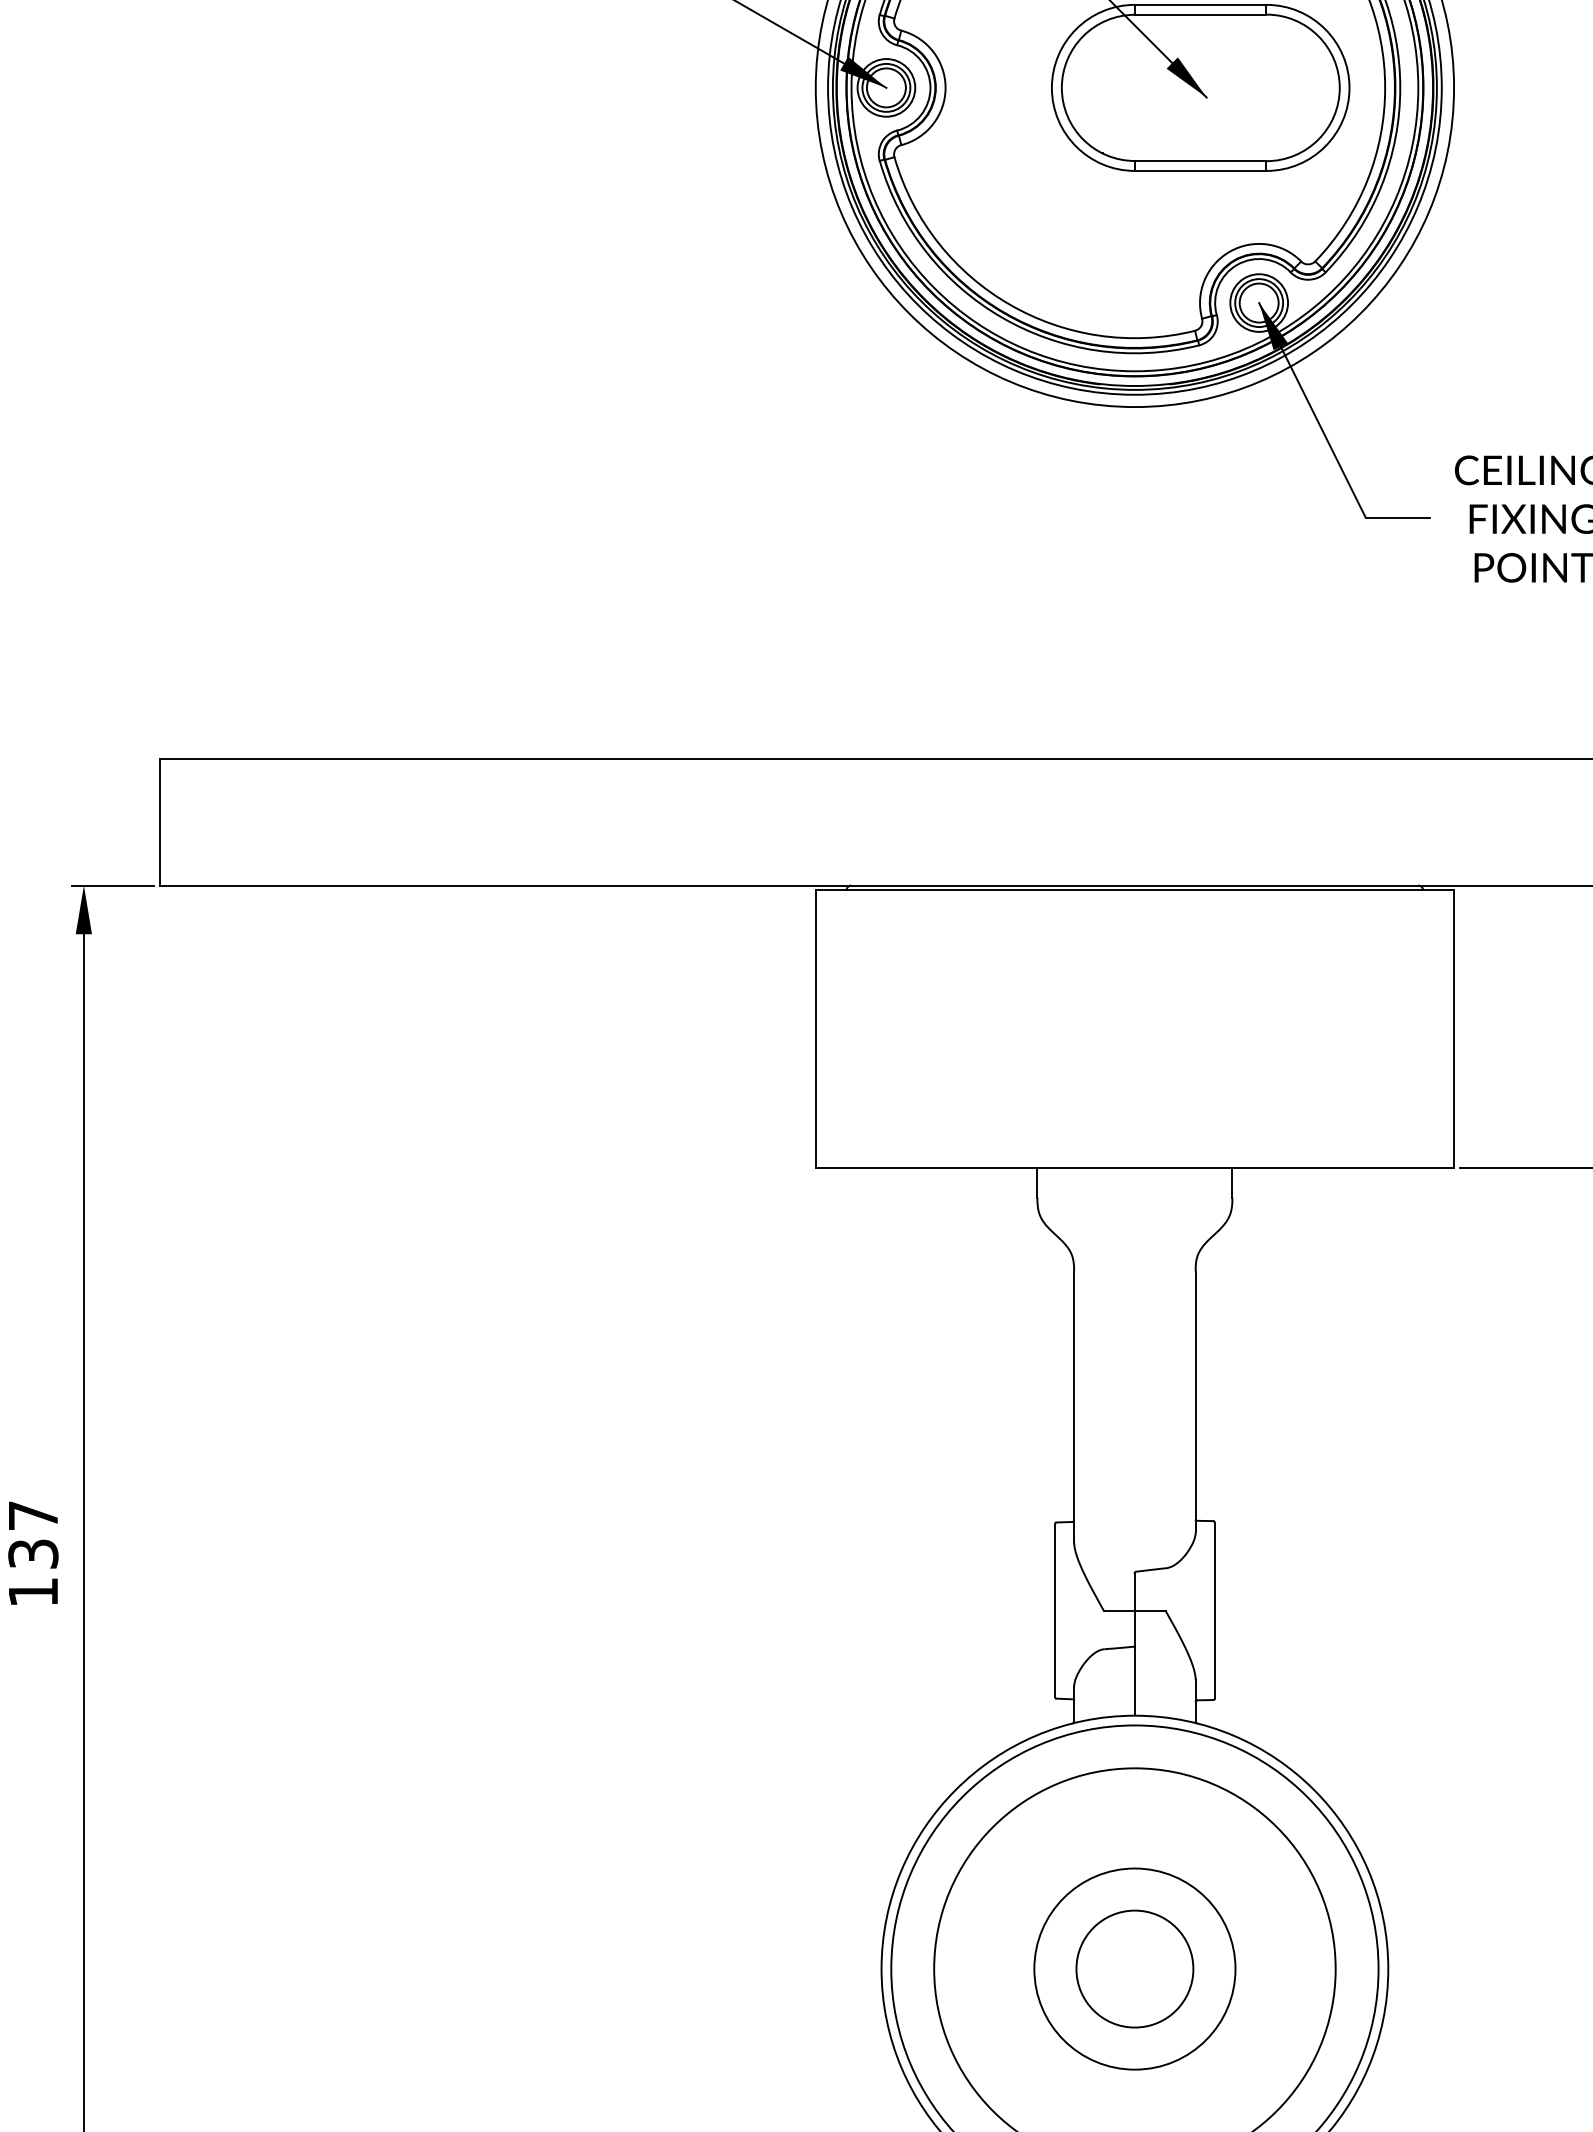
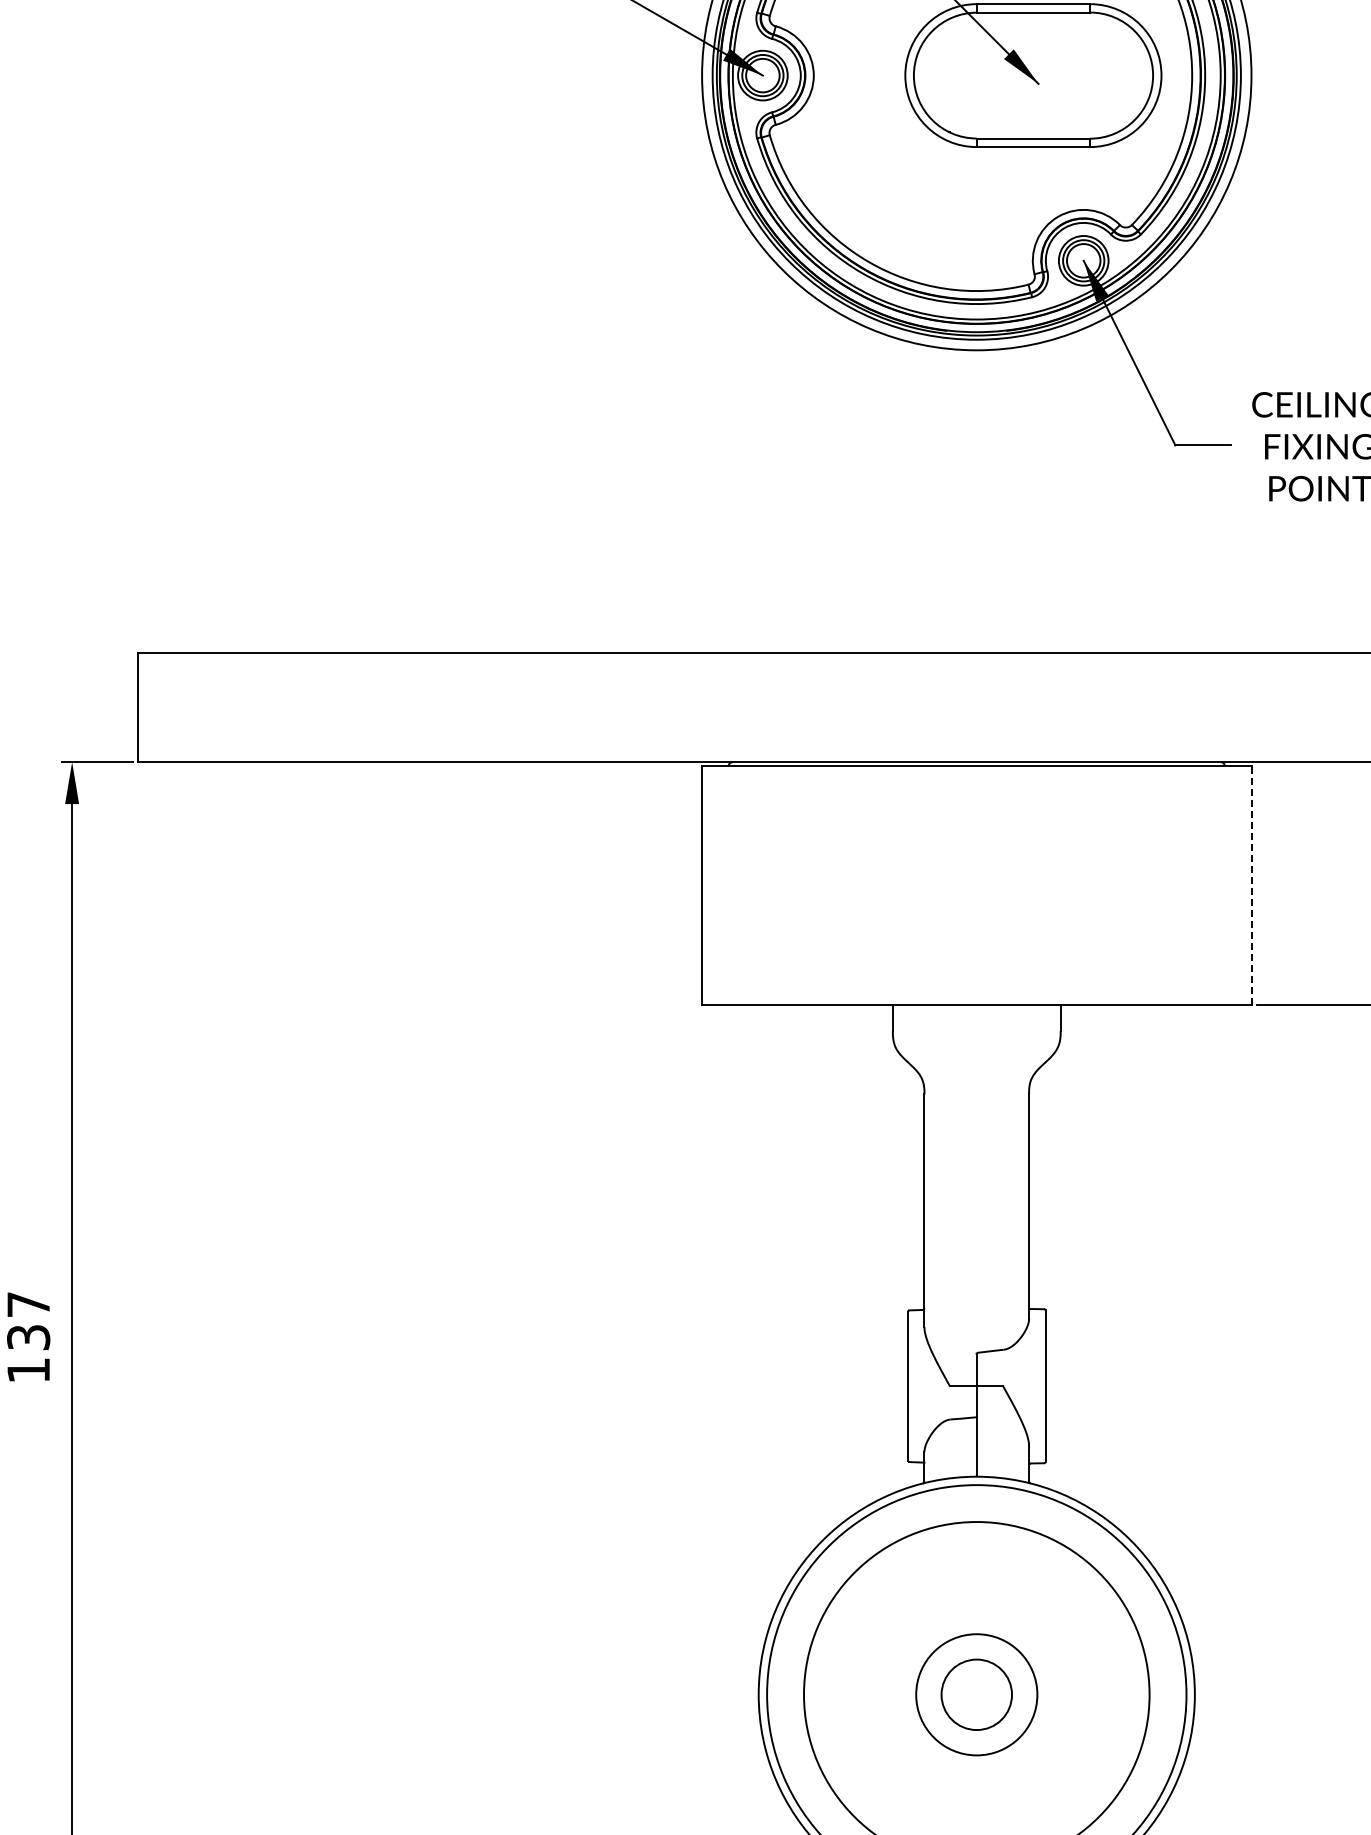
line: (1454, 1028) -> (1251, 885), solid -> dashed
circle: (1134, 1968) -> (976, 1694), size x0.7
circle: (1134, 1968) -> (976, 1694), size x0.7

